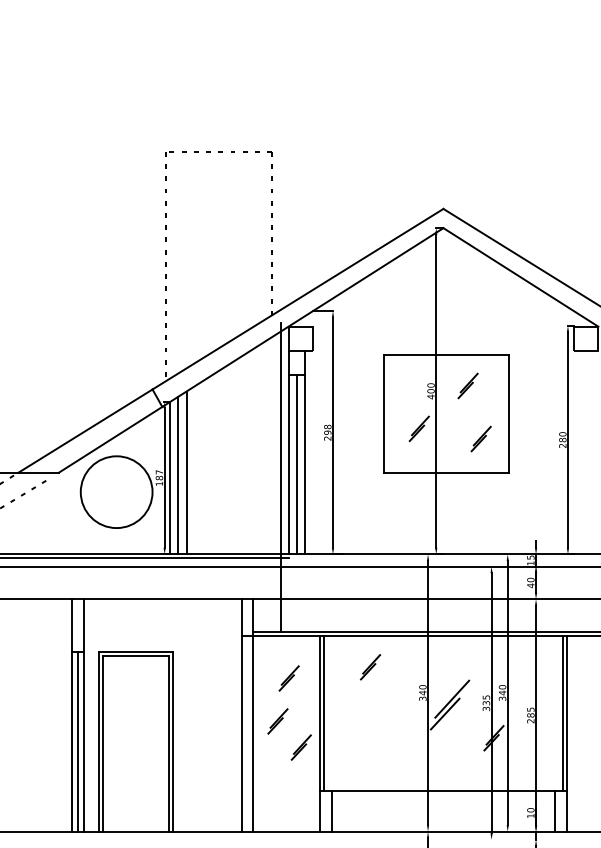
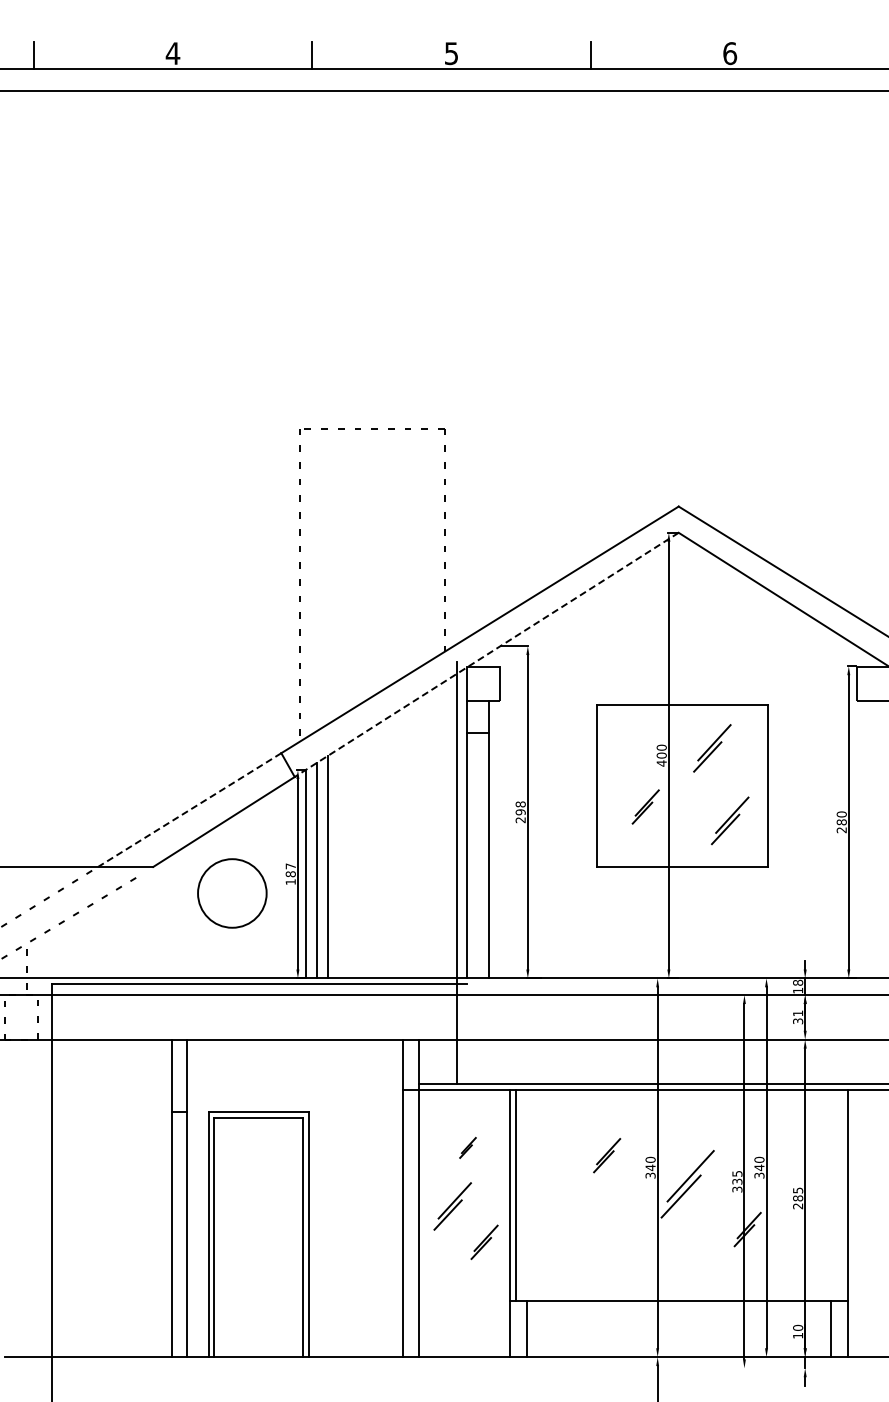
line: (302, 317) -> (486, 654), solid -> dashed
part: (468, 386) -> (712, 748), size x1.4
line: (85, 431) -> (189, 810), solid -> dashed
part: (481, 438) -> (730, 820), size x1.4
line: (296, 464) -> (478, 855), removed
circle: (116, 492) -> (232, 893), size x0.7
text: (531, 557) -> (798, 982), 15 -> 18
text: (531, 582) -> (798, 1017), 40 -> 31
part: (370, 667) -> (607, 1155), moved
part: (288, 678) -> (467, 1147), size x0.6
line: (563, 713) -> (842, 1195), removed
part: (277, 721) -> (452, 1206), size x1.4
line: (77, 741) -> (179, 1234), removed

